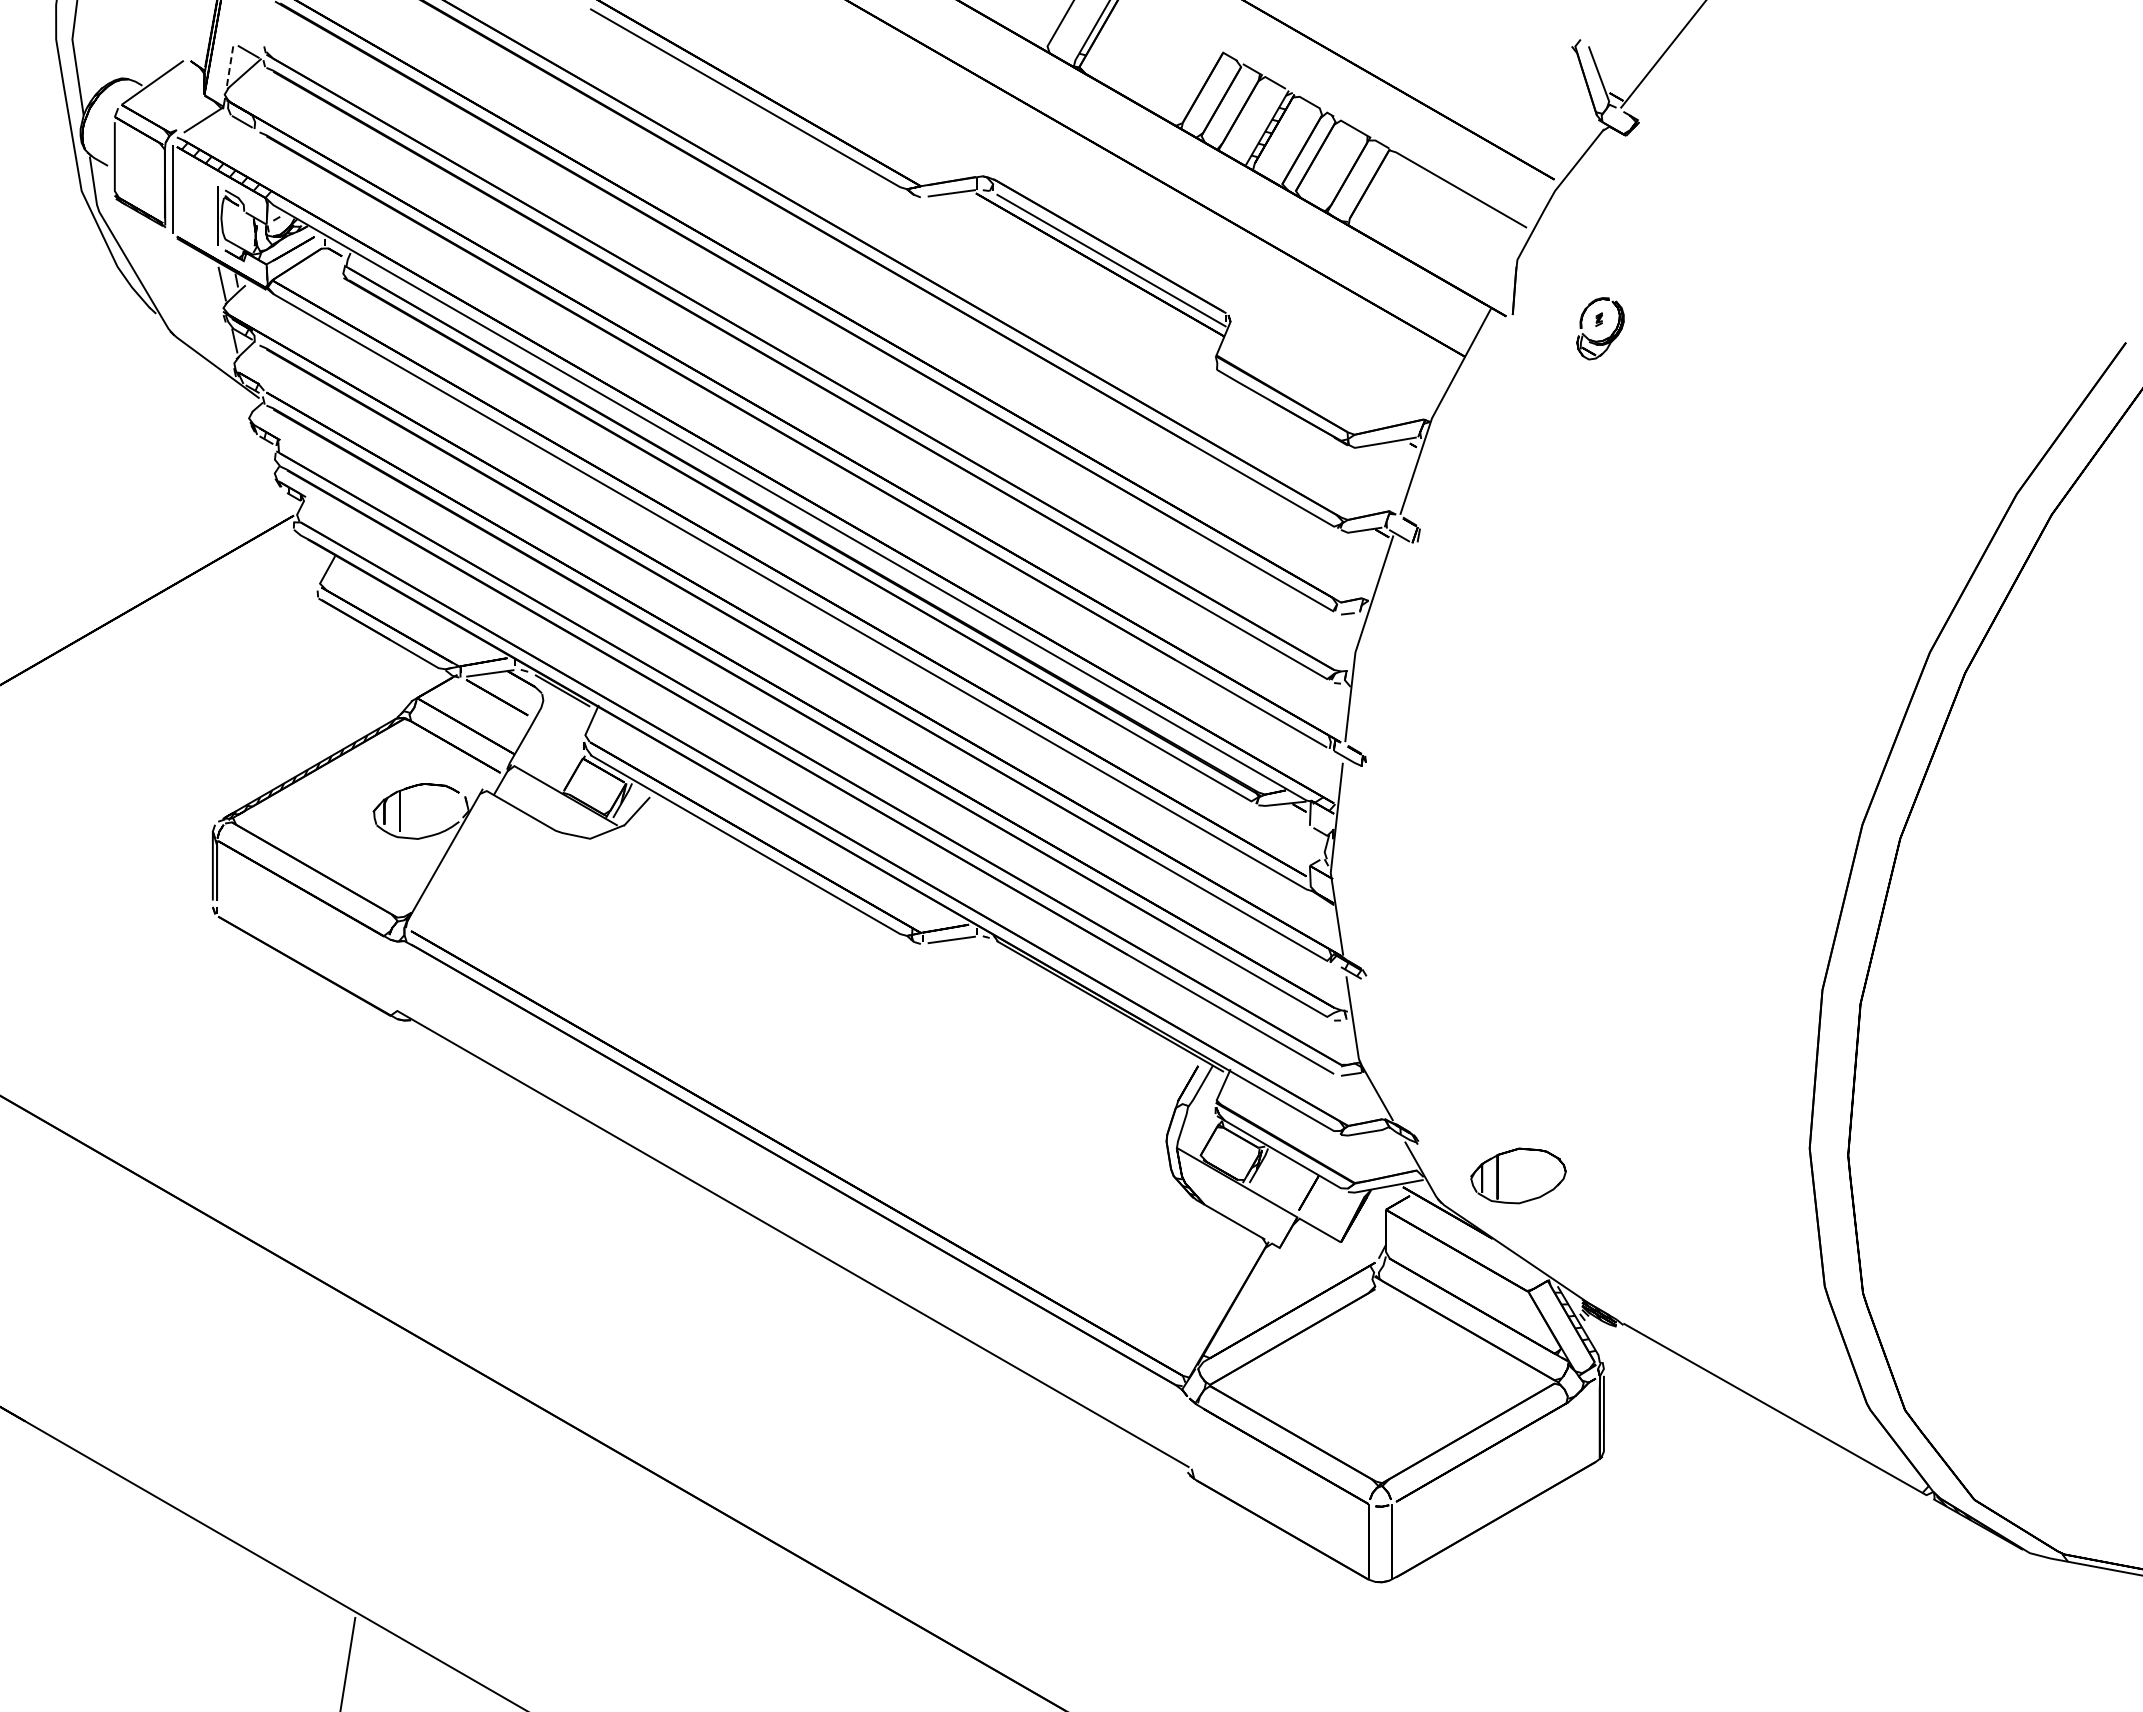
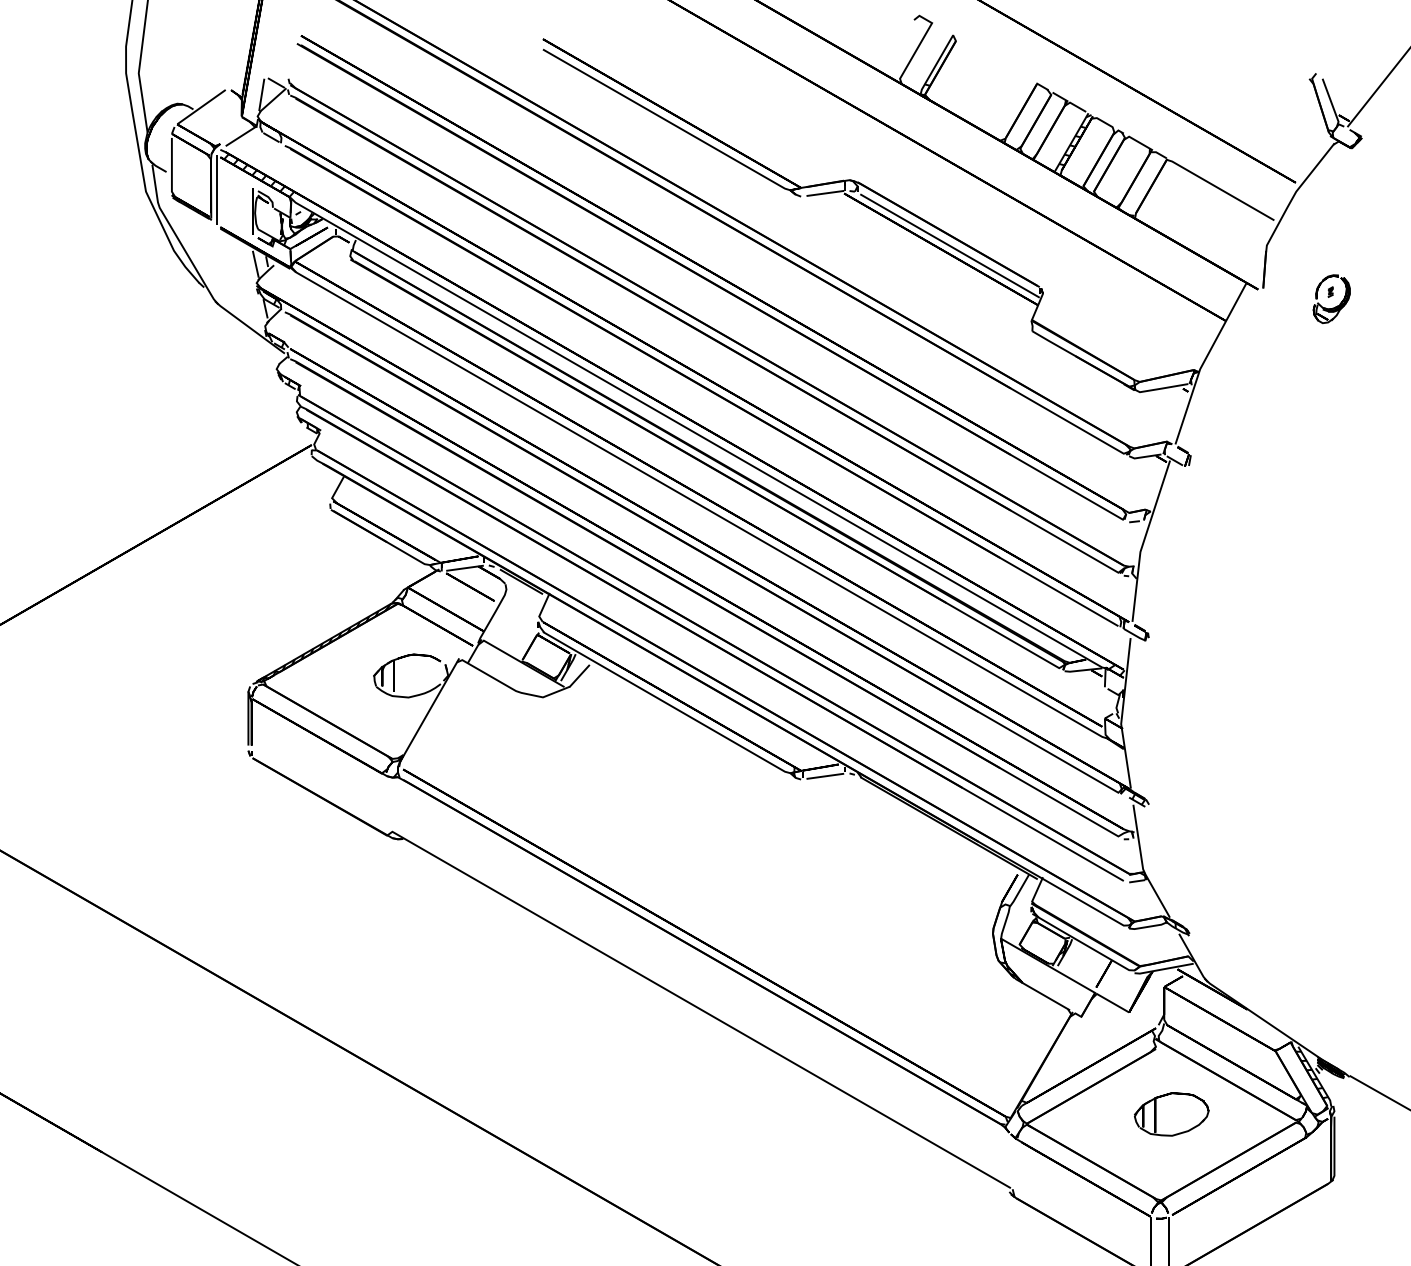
line: (229, 67) -> (261, 95), dashed -> solid
part: (1518, 1175) -> (1171, 1114), moved

